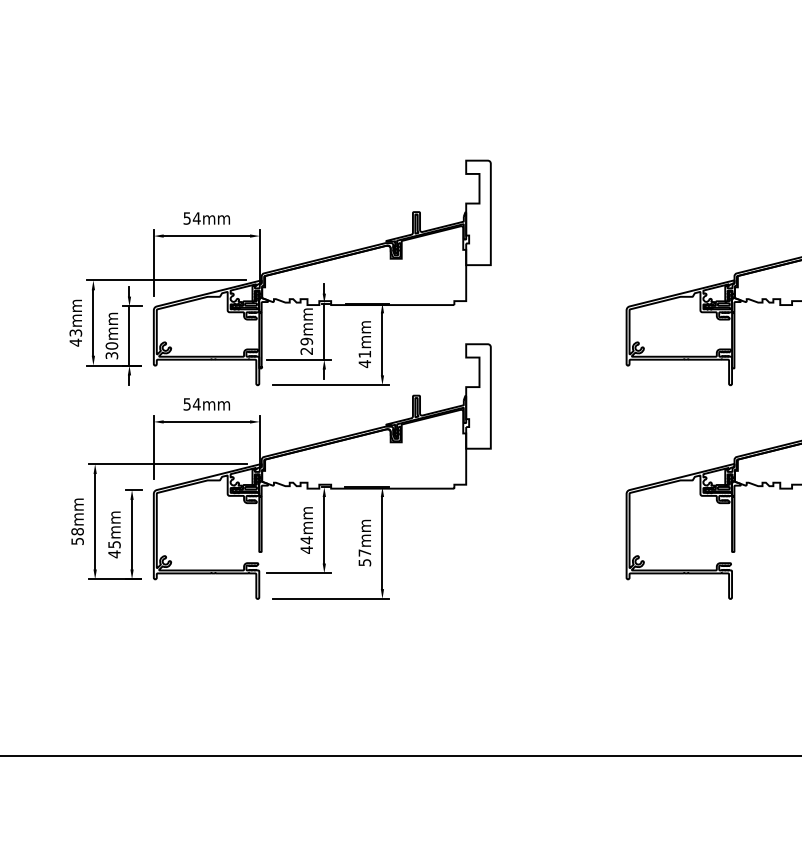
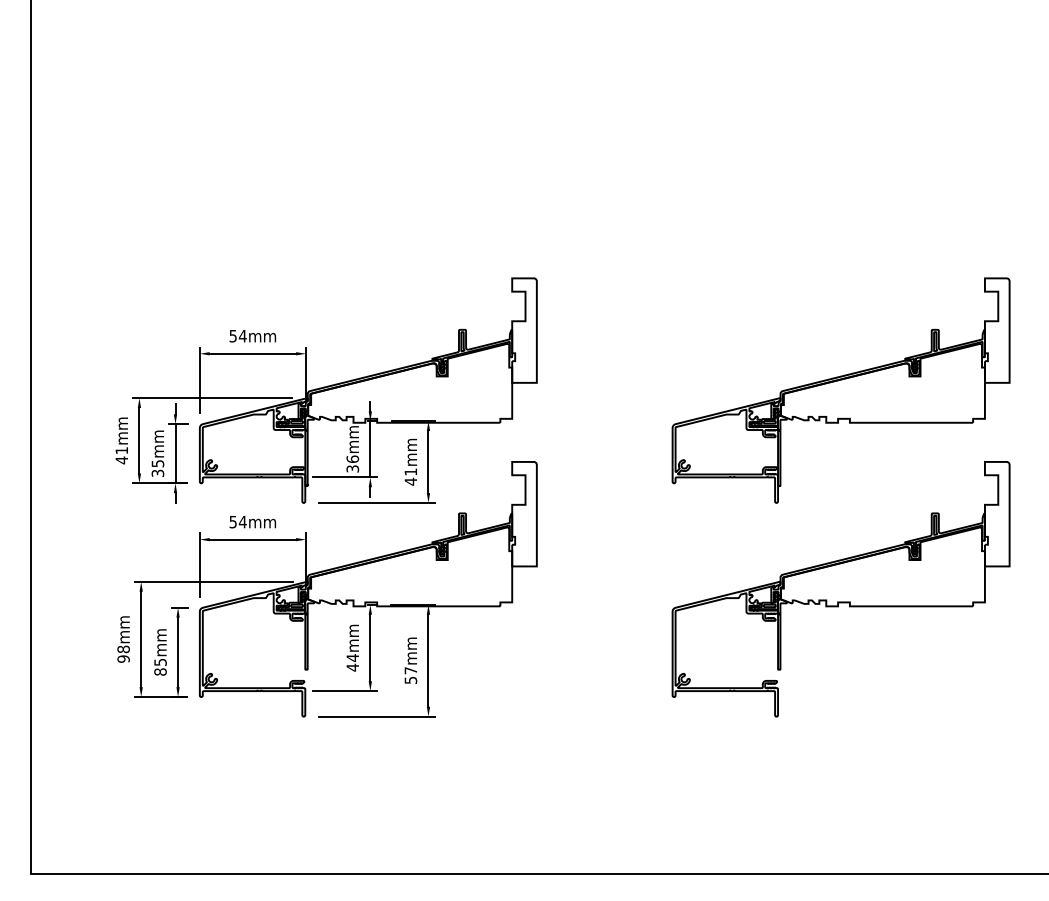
text: (75, 332) -> (121, 450), 43mm -> 41mm
text: (111, 345) -> (157, 463), 30mm -> 35mm
text: (306, 345) -> (352, 463), 29mm -> 36mm
text: (77, 540) -> (123, 658), 58mm -> 98mm
text: (114, 554) -> (160, 672), 45mm -> 85mm

